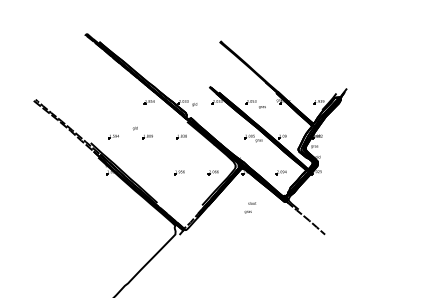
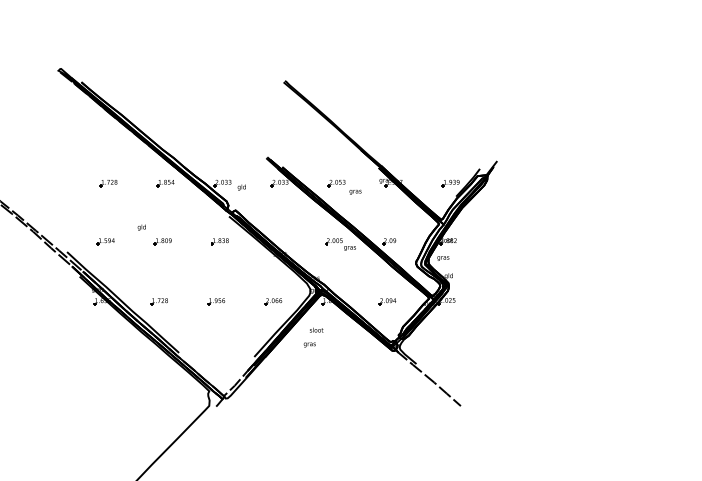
part: (114, 102) -> (106, 184), added
part: (145, 172) -> (159, 301), added
text: (249, 207) -> (311, 336), moved

